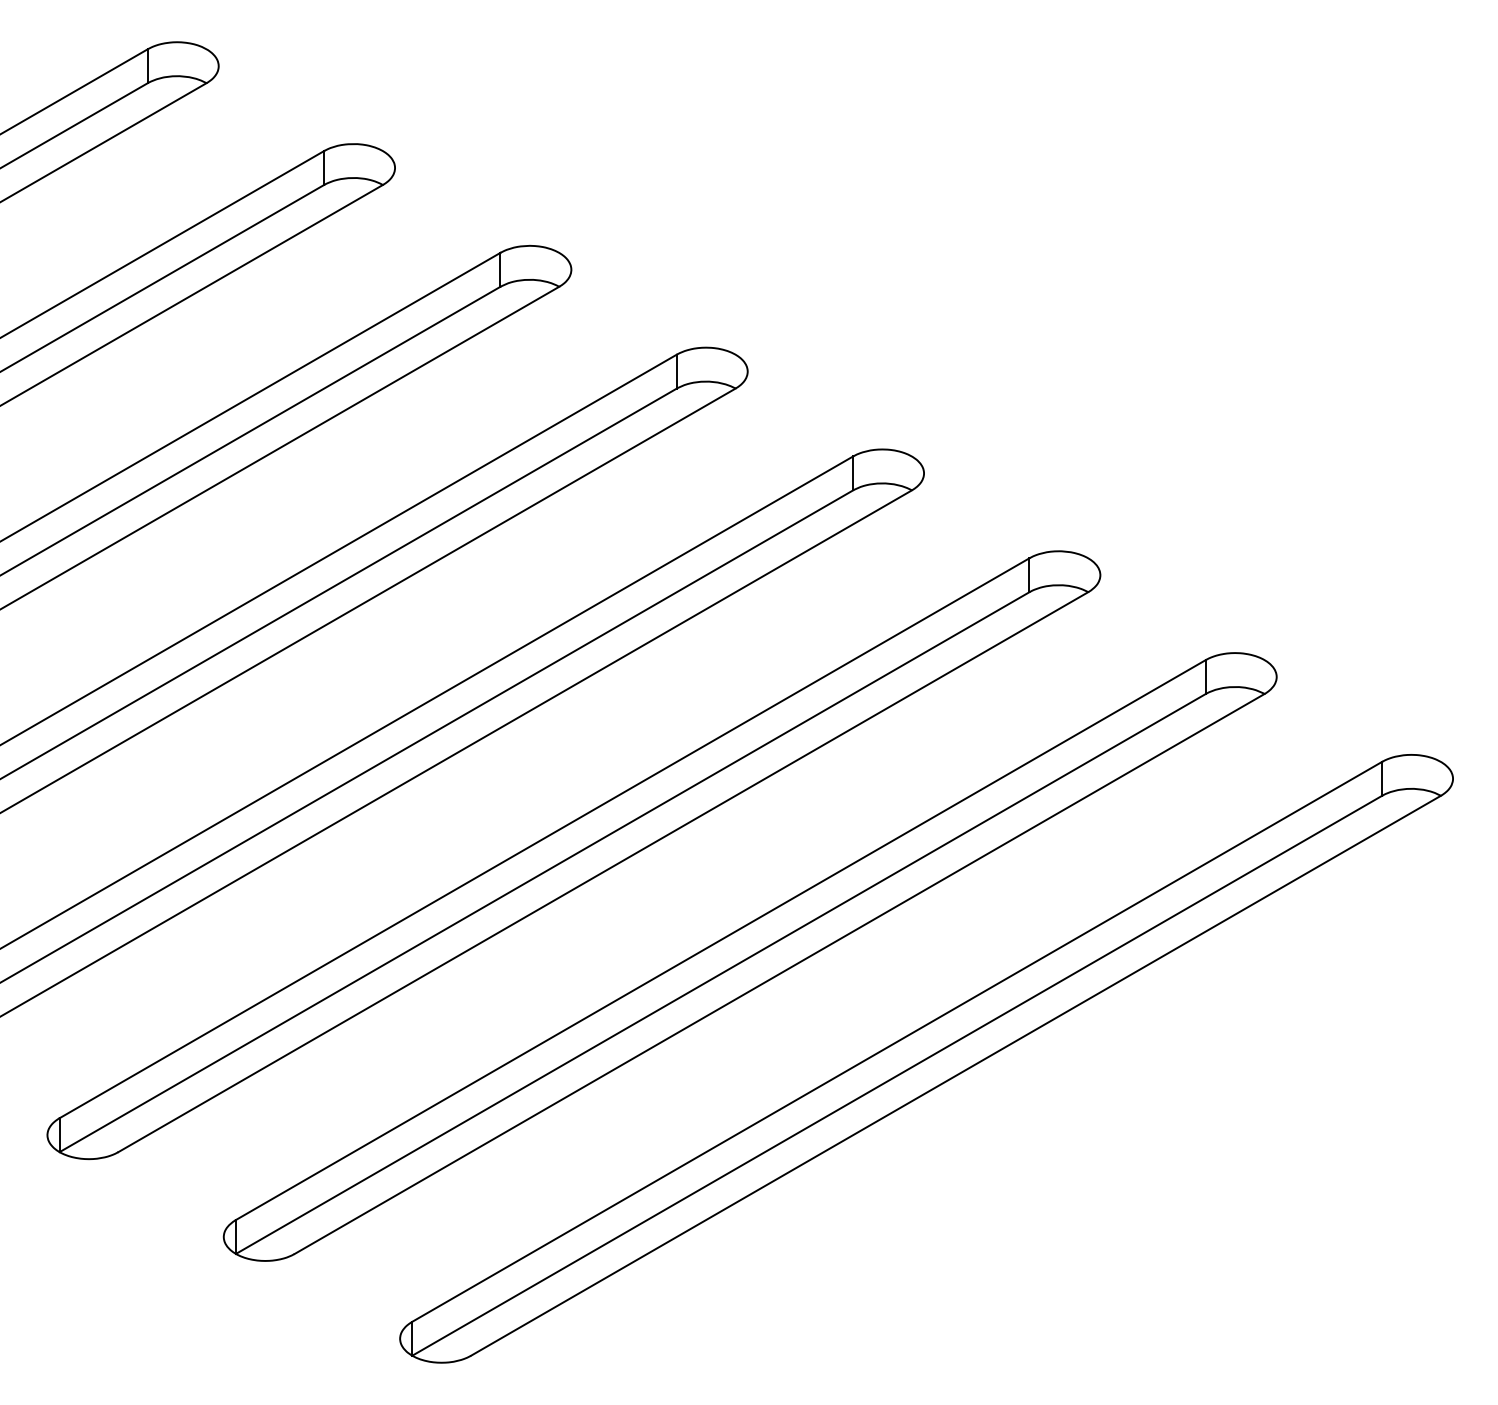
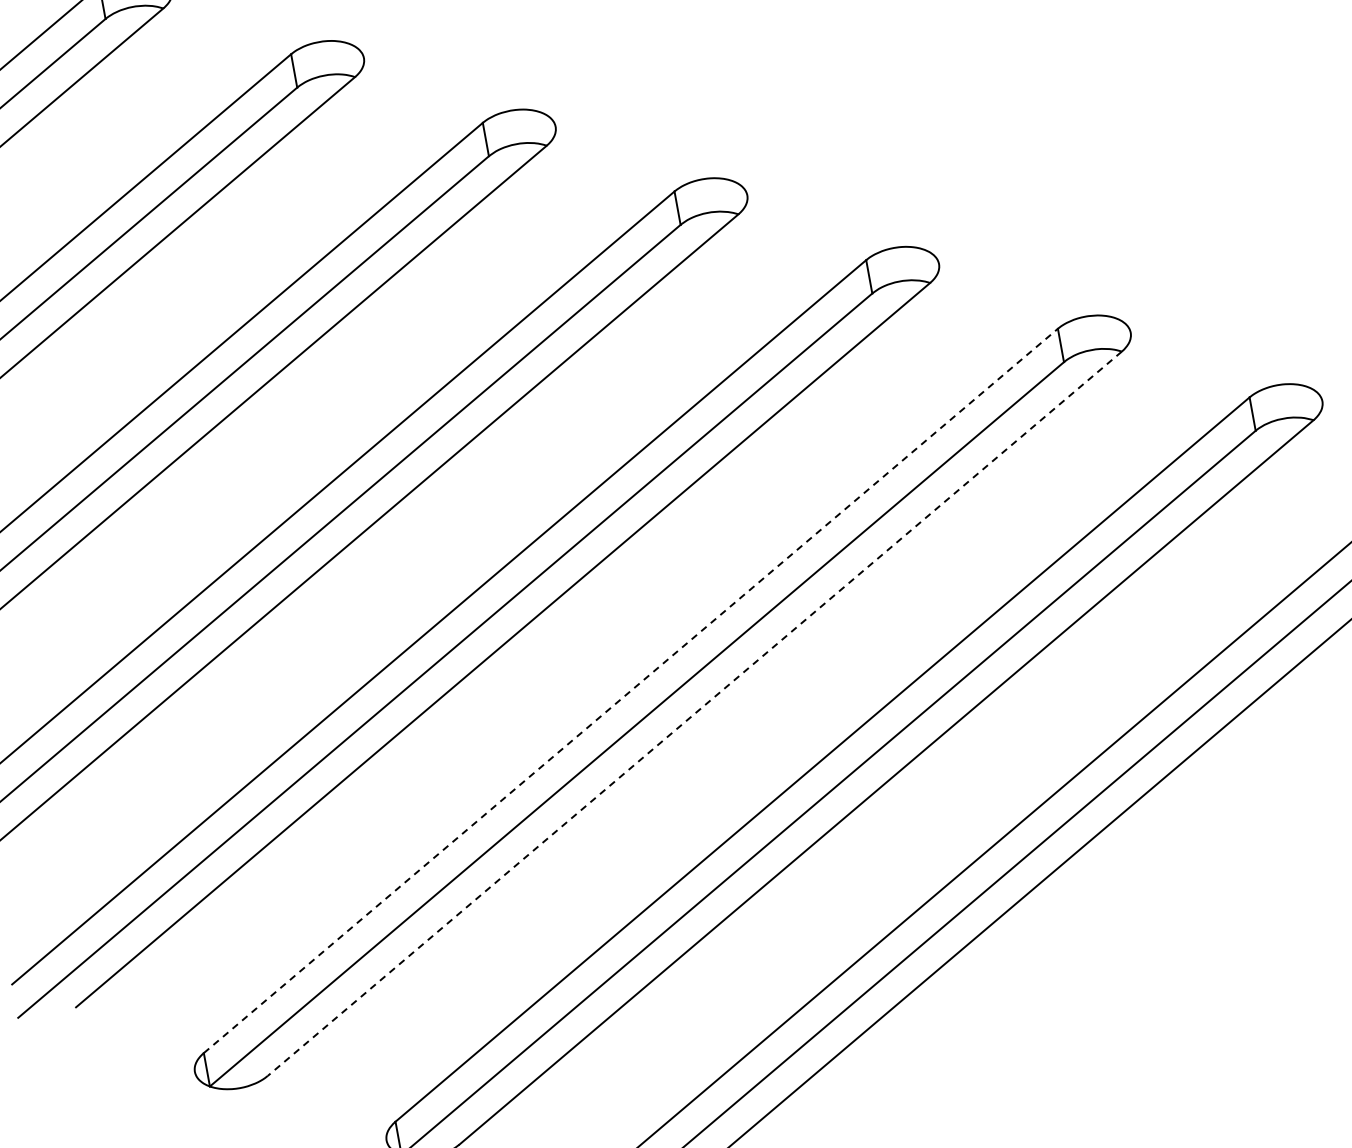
line: (544, 838) -> (630, 691), solid -> dashed
line: (603, 872) -> (695, 714), solid -> dashed

